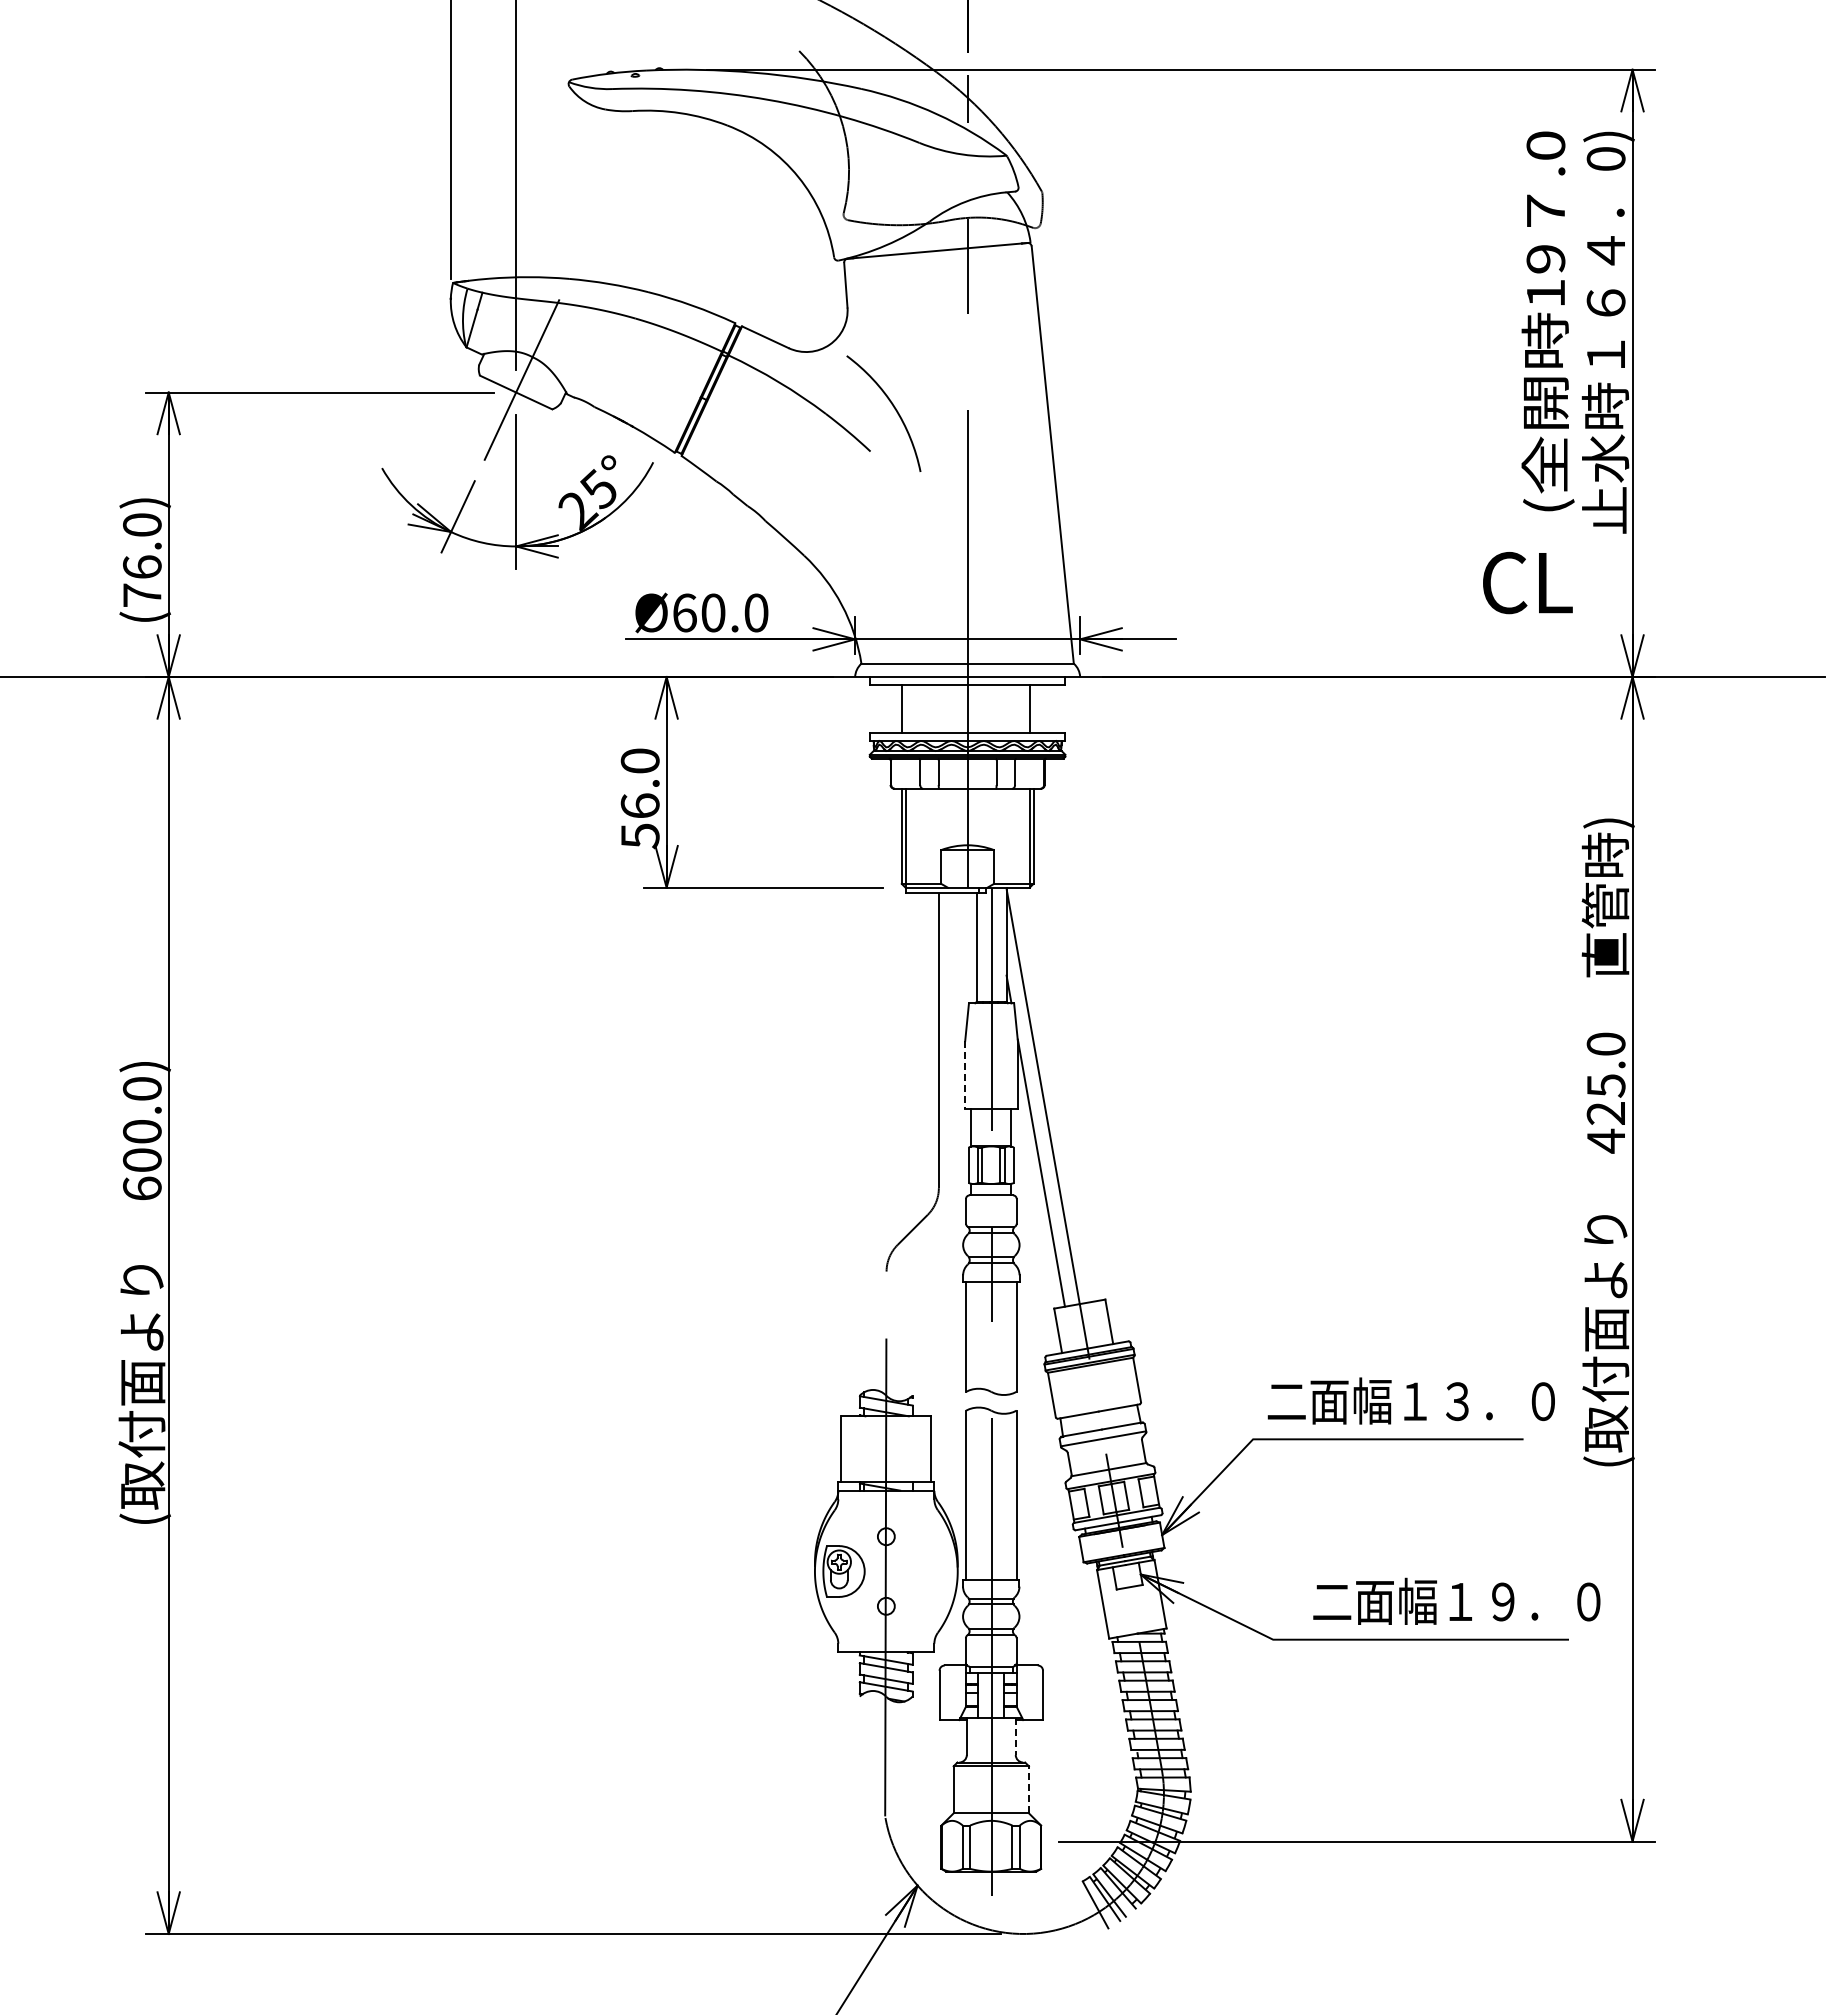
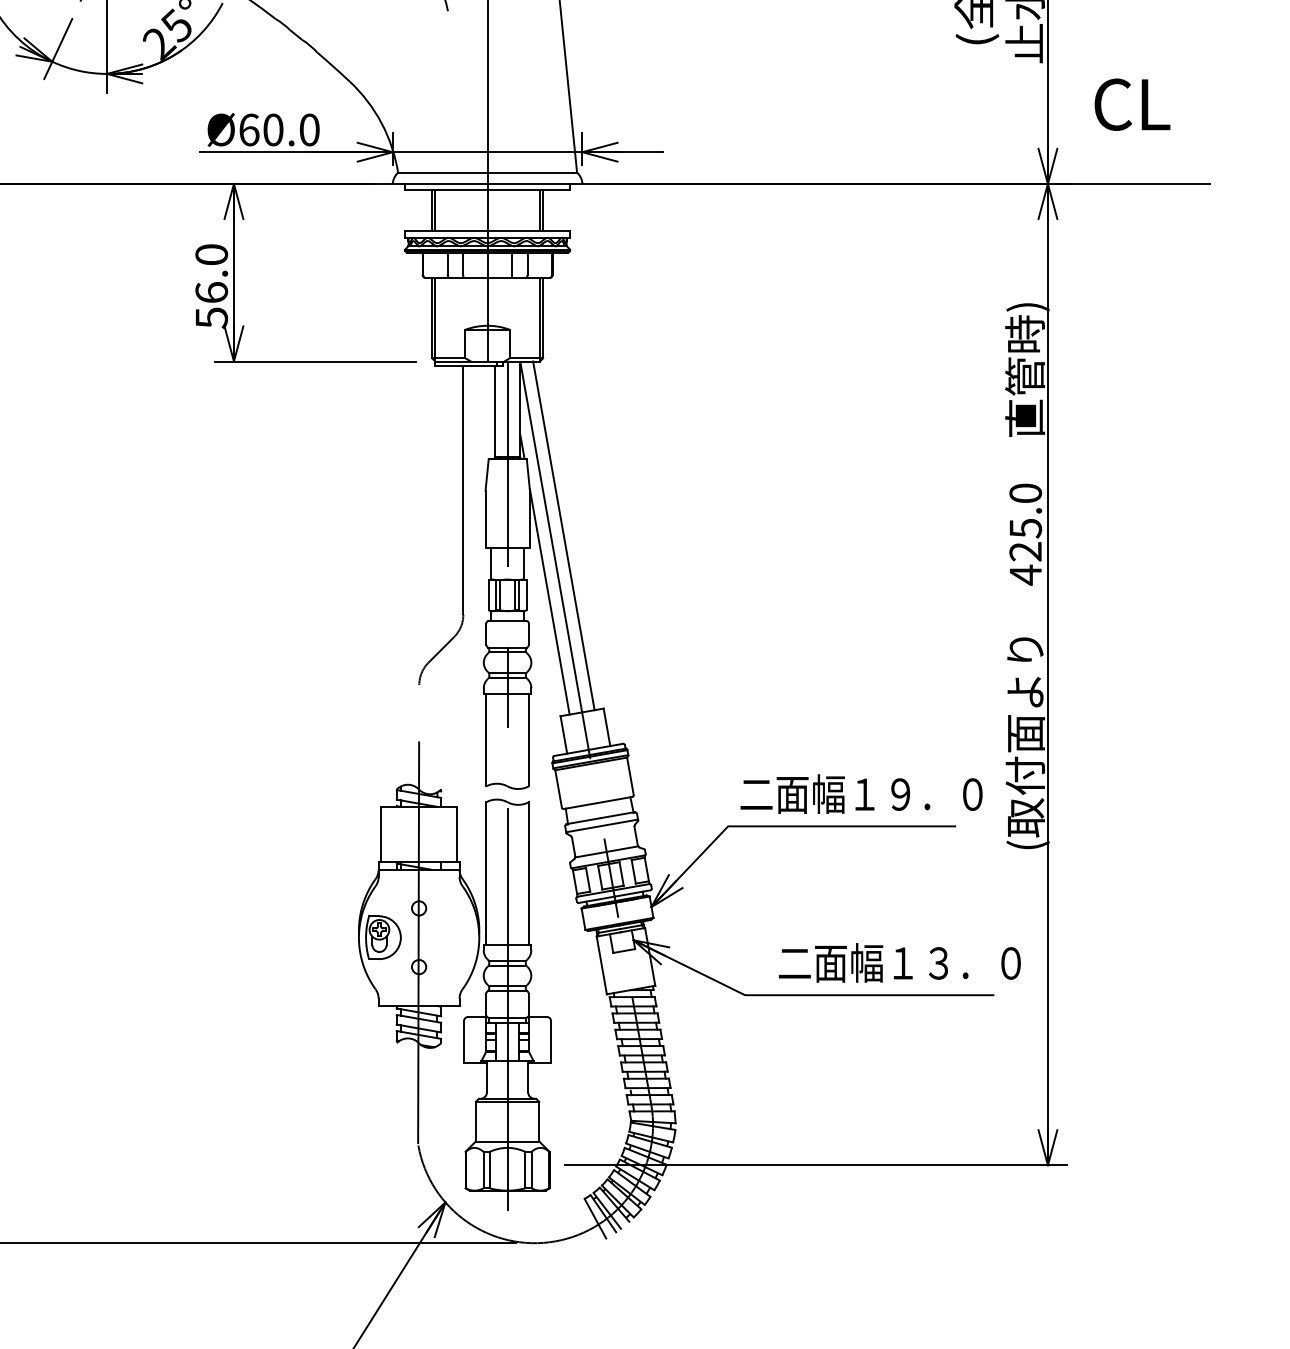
text: (1527, 583) -> (1132, 105), moved
line: (905, 708) -> (435, 210), added
line: (1033, 708) -> (543, 210), added
line: (965, 1074) -> (485, 518), dashed -> solid
line: (1057, 1094) -> (563, 535), added
text: (1457, 1401) -> (900, 794), 二面幅１３．０ -> 二面幅１９．０
text: (1502, 1601) -> (938, 963), 二面幅１９．０ -> 二面幅１３．０
line: (1015, 1737) -> (527, 1077), dashed -> solid
line: (1028, 1789) -> (538, 1121), dashed -> solid

